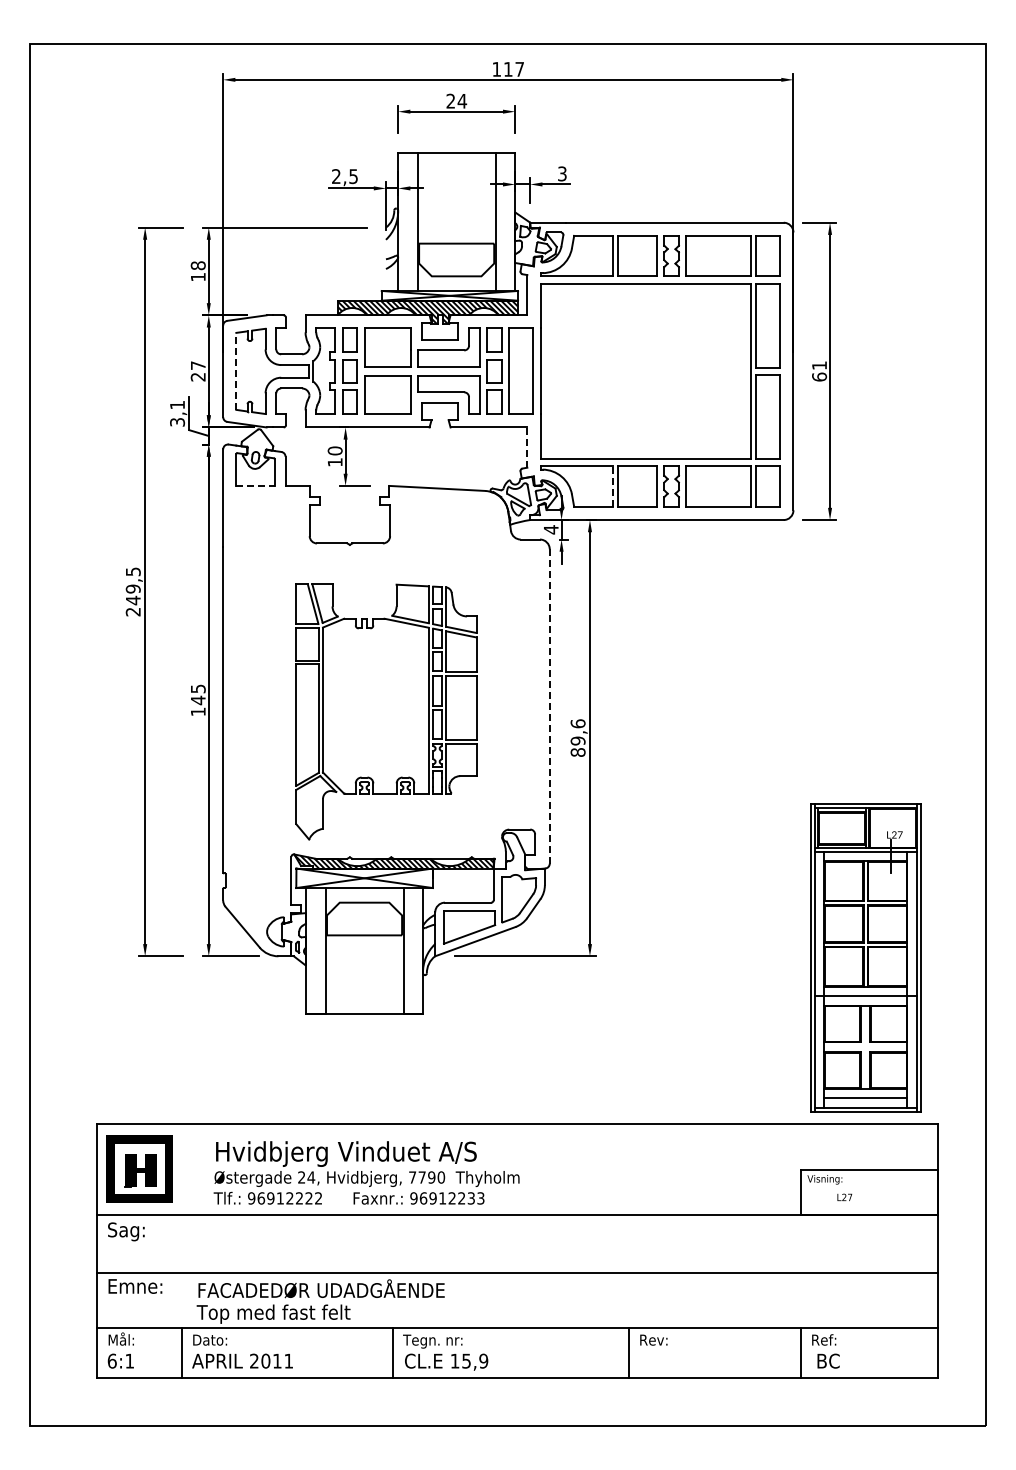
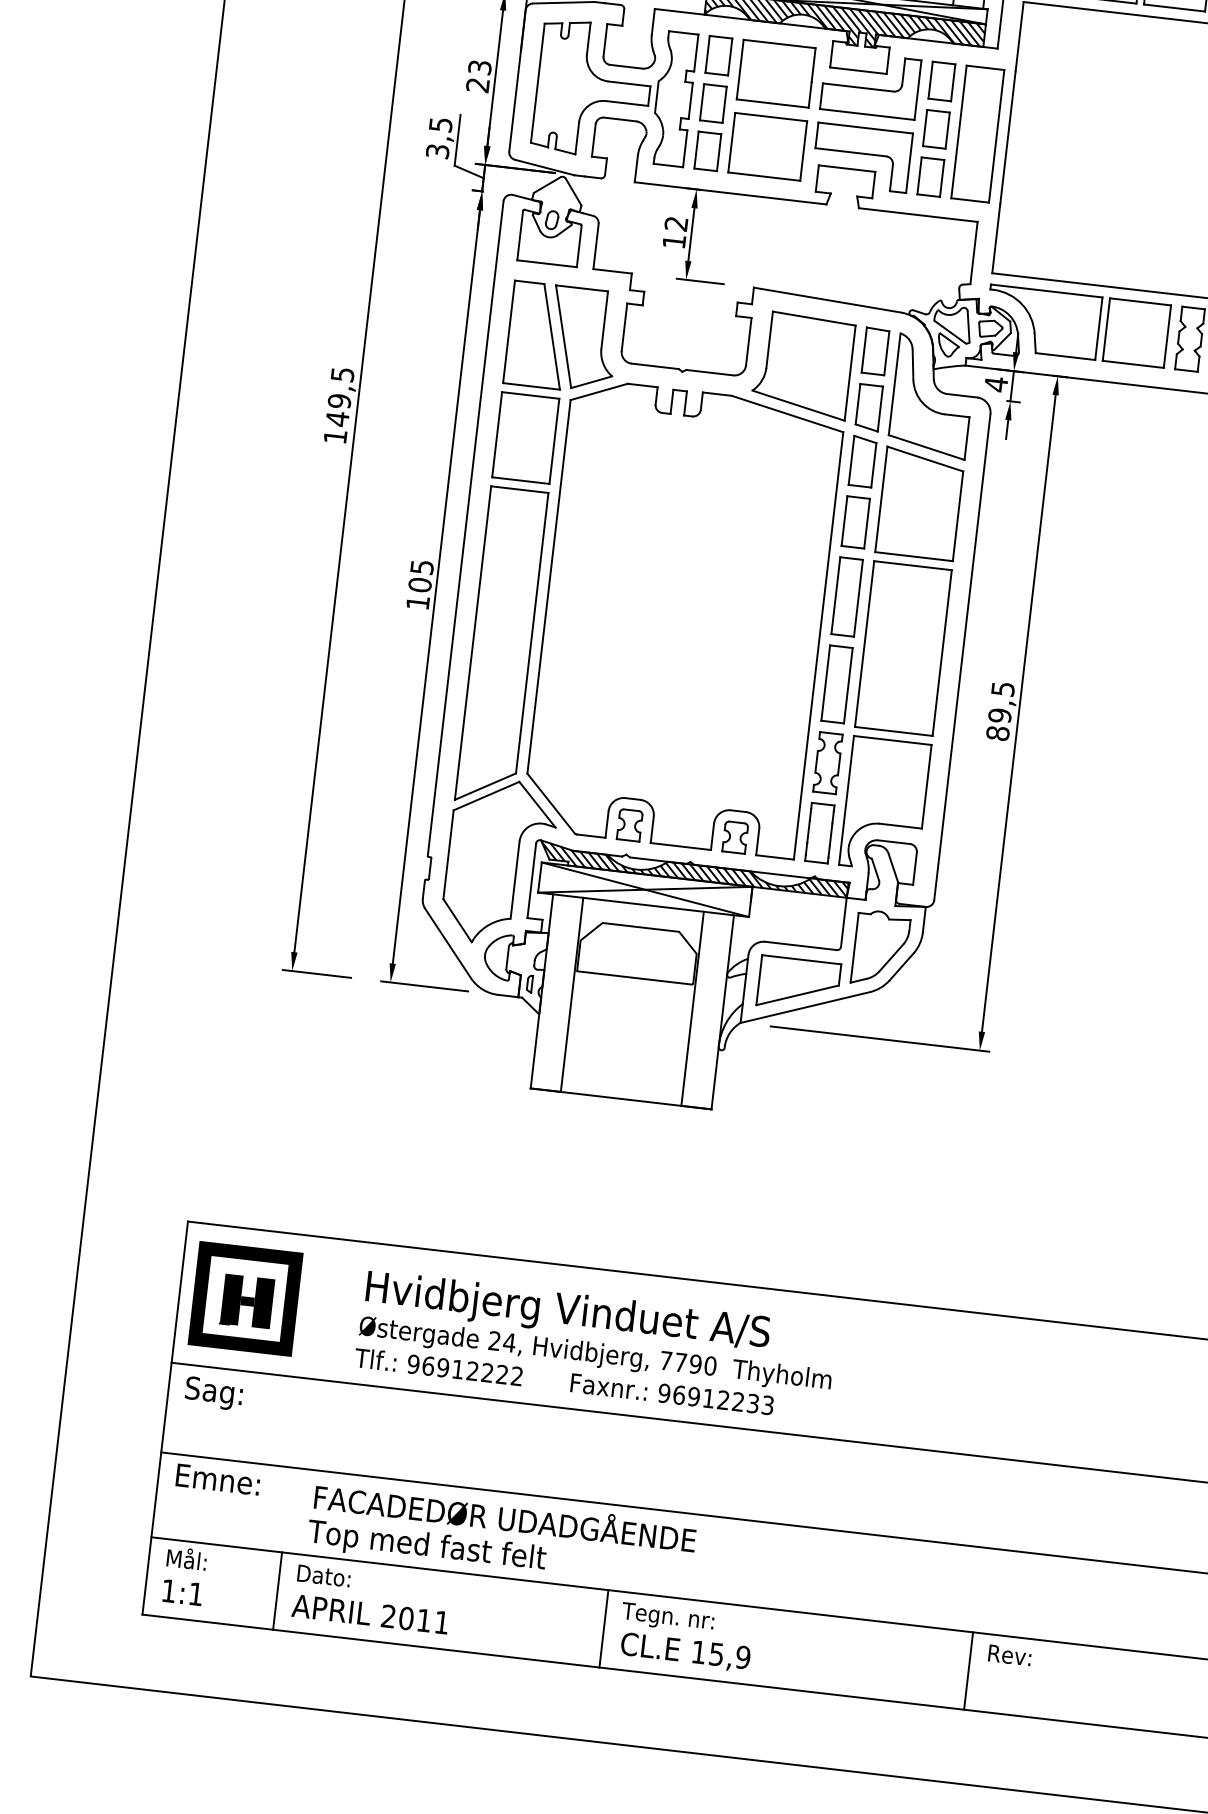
text: (197, 365) -> (478, 67), 27 -> 23
line: (236, 371) -> (538, 83), dashed -> solid
text: (177, 405) -> (440, 125), 3,1 -> 3,5
line: (527, 447) -> (974, 252), dashed -> solid
text: (334, 450) -> (675, 223), 10 -> 12
line: (256, 485) -> (548, 263), dashed -> solid
line: (612, 486) -> (1098, 328), dashed -> solid
text: (132, 612) -> (334, 437), 249,5 -> 149,5
text: (197, 700) -> (418, 585), 145 -> 105
line: (549, 705) -> (962, 655), dashed -> solid
part: (386, 711) -> (709, 635), size x1.67
text: (577, 723) -> (1002, 688), 89,6 -> 89,5
text: (111, 1360) -> (167, 1589), 6:1 -> 1:1

